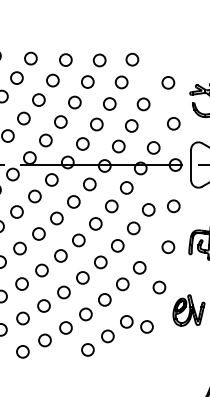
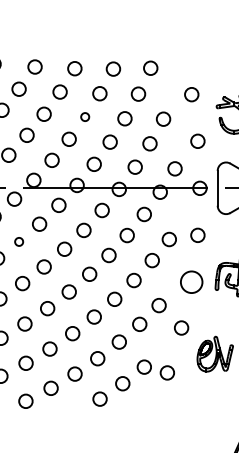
circle: (74, 102) -> (84, 117), size x0.6
circle: (16, 211) -> (18, 241), size x0.6
circle: (168, 246) -> (191, 281), size x1.6

